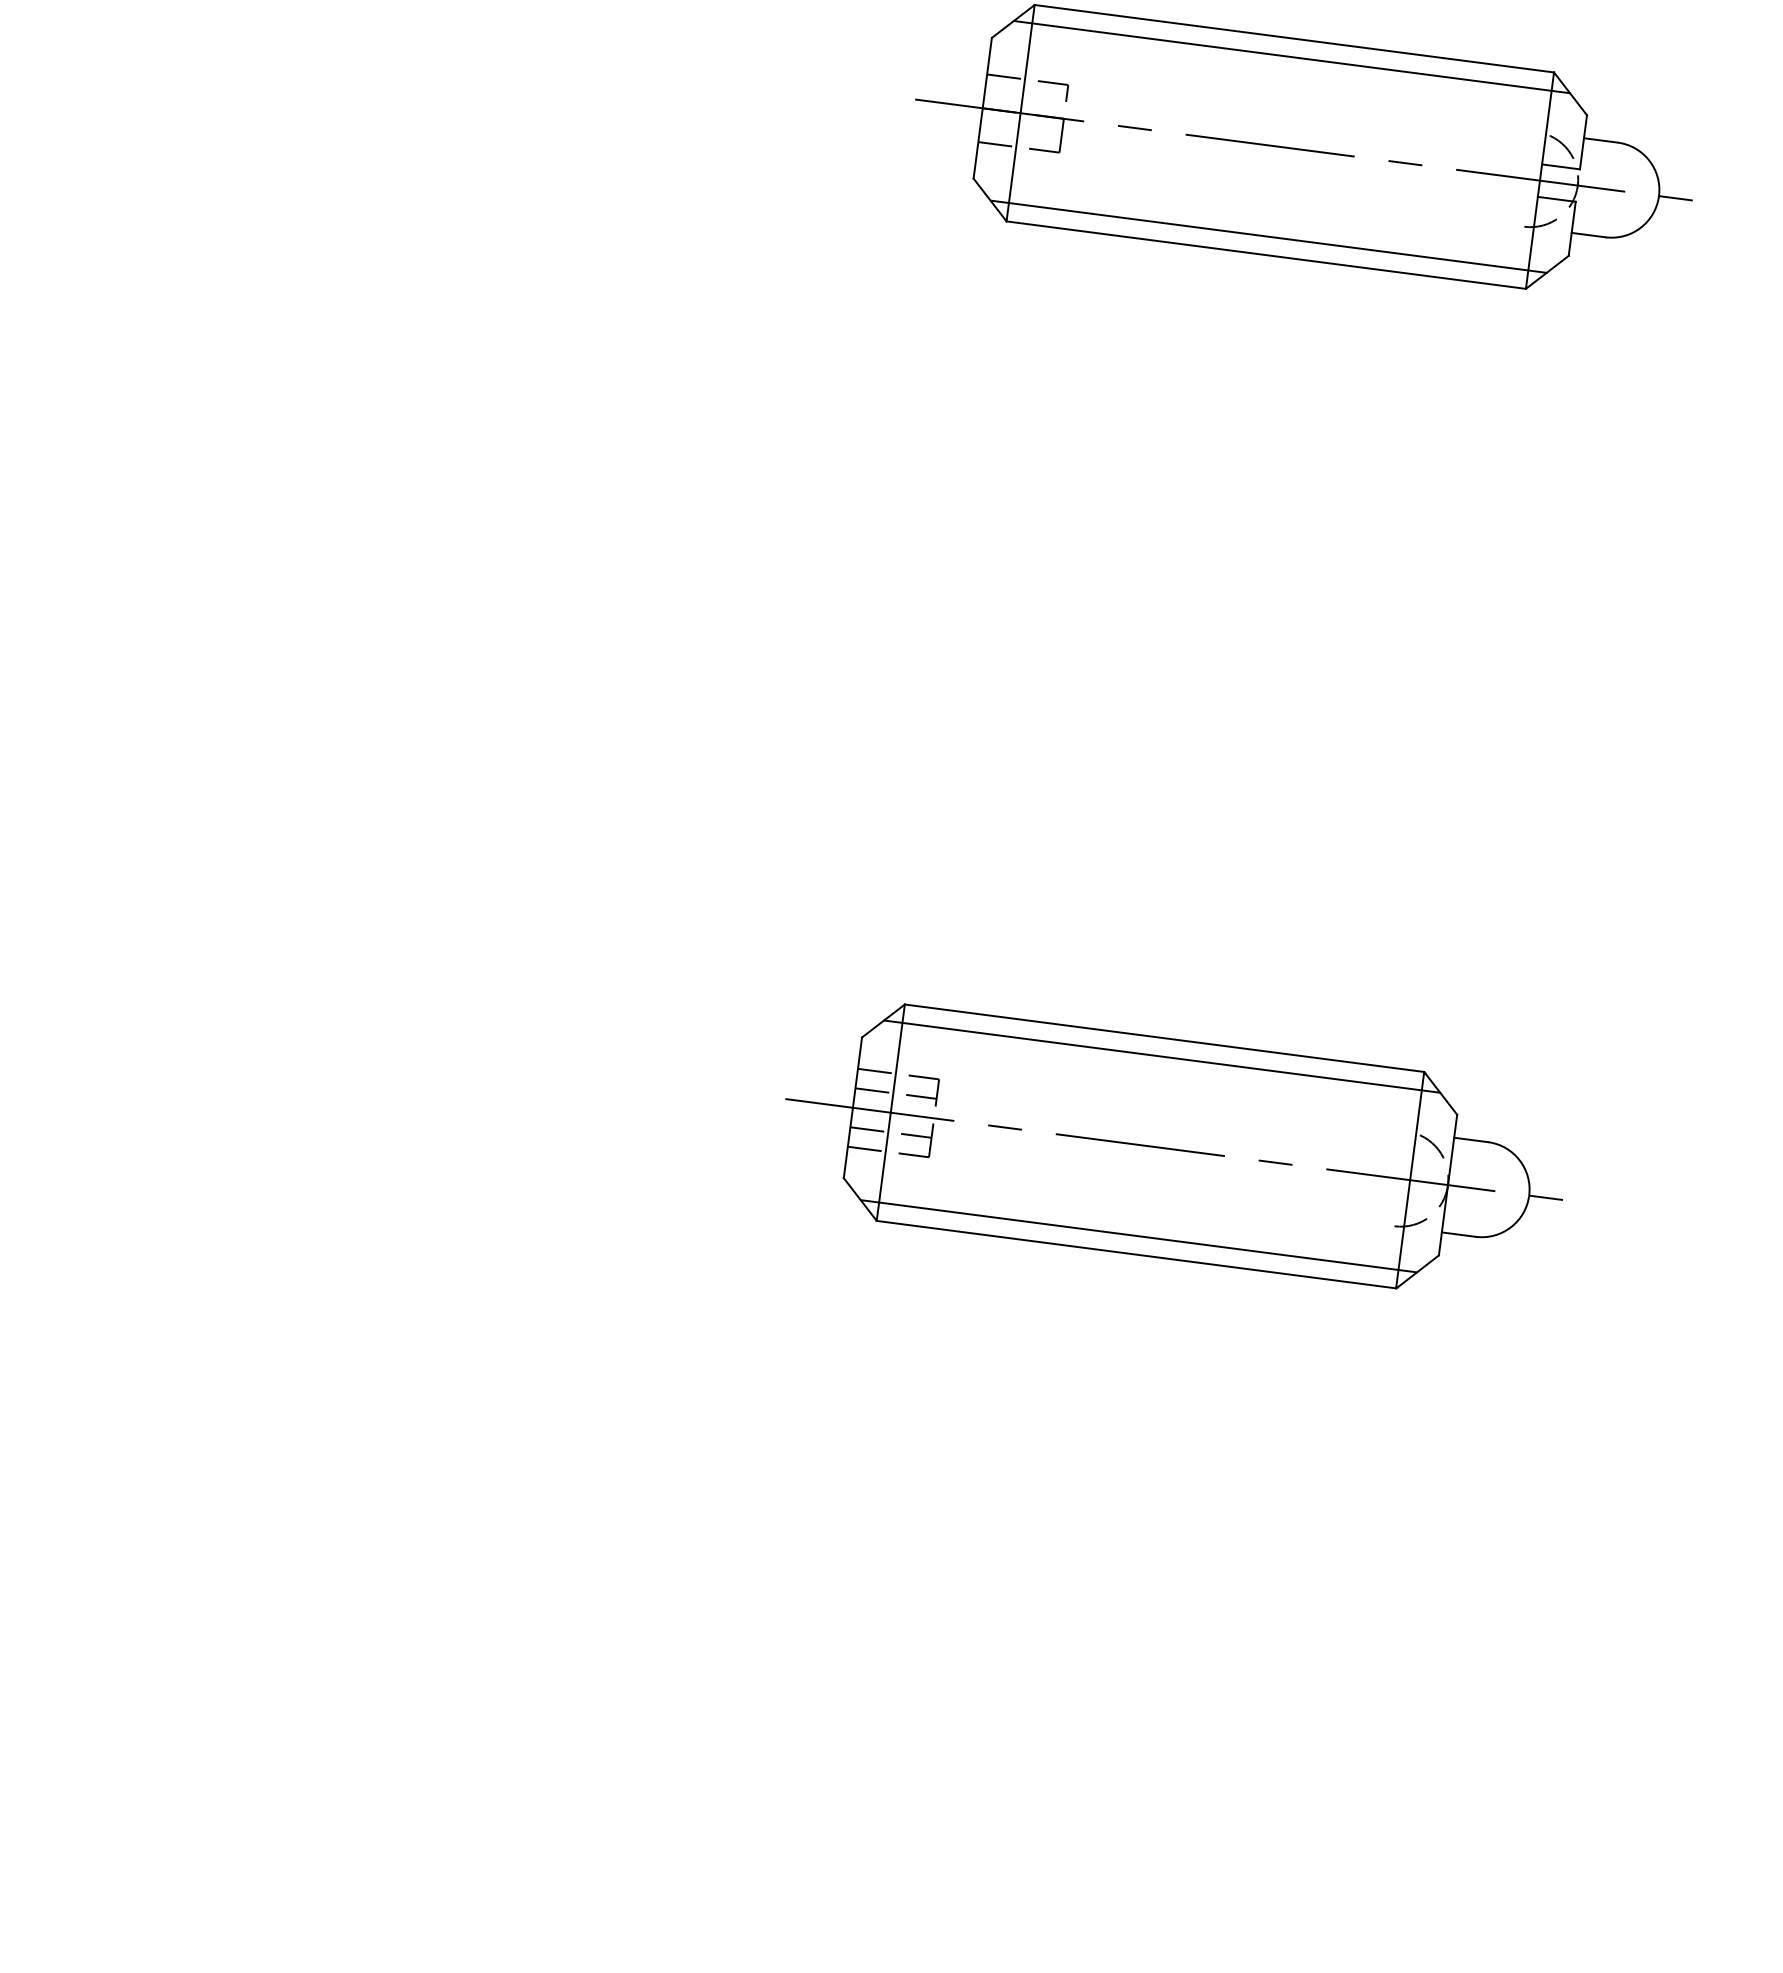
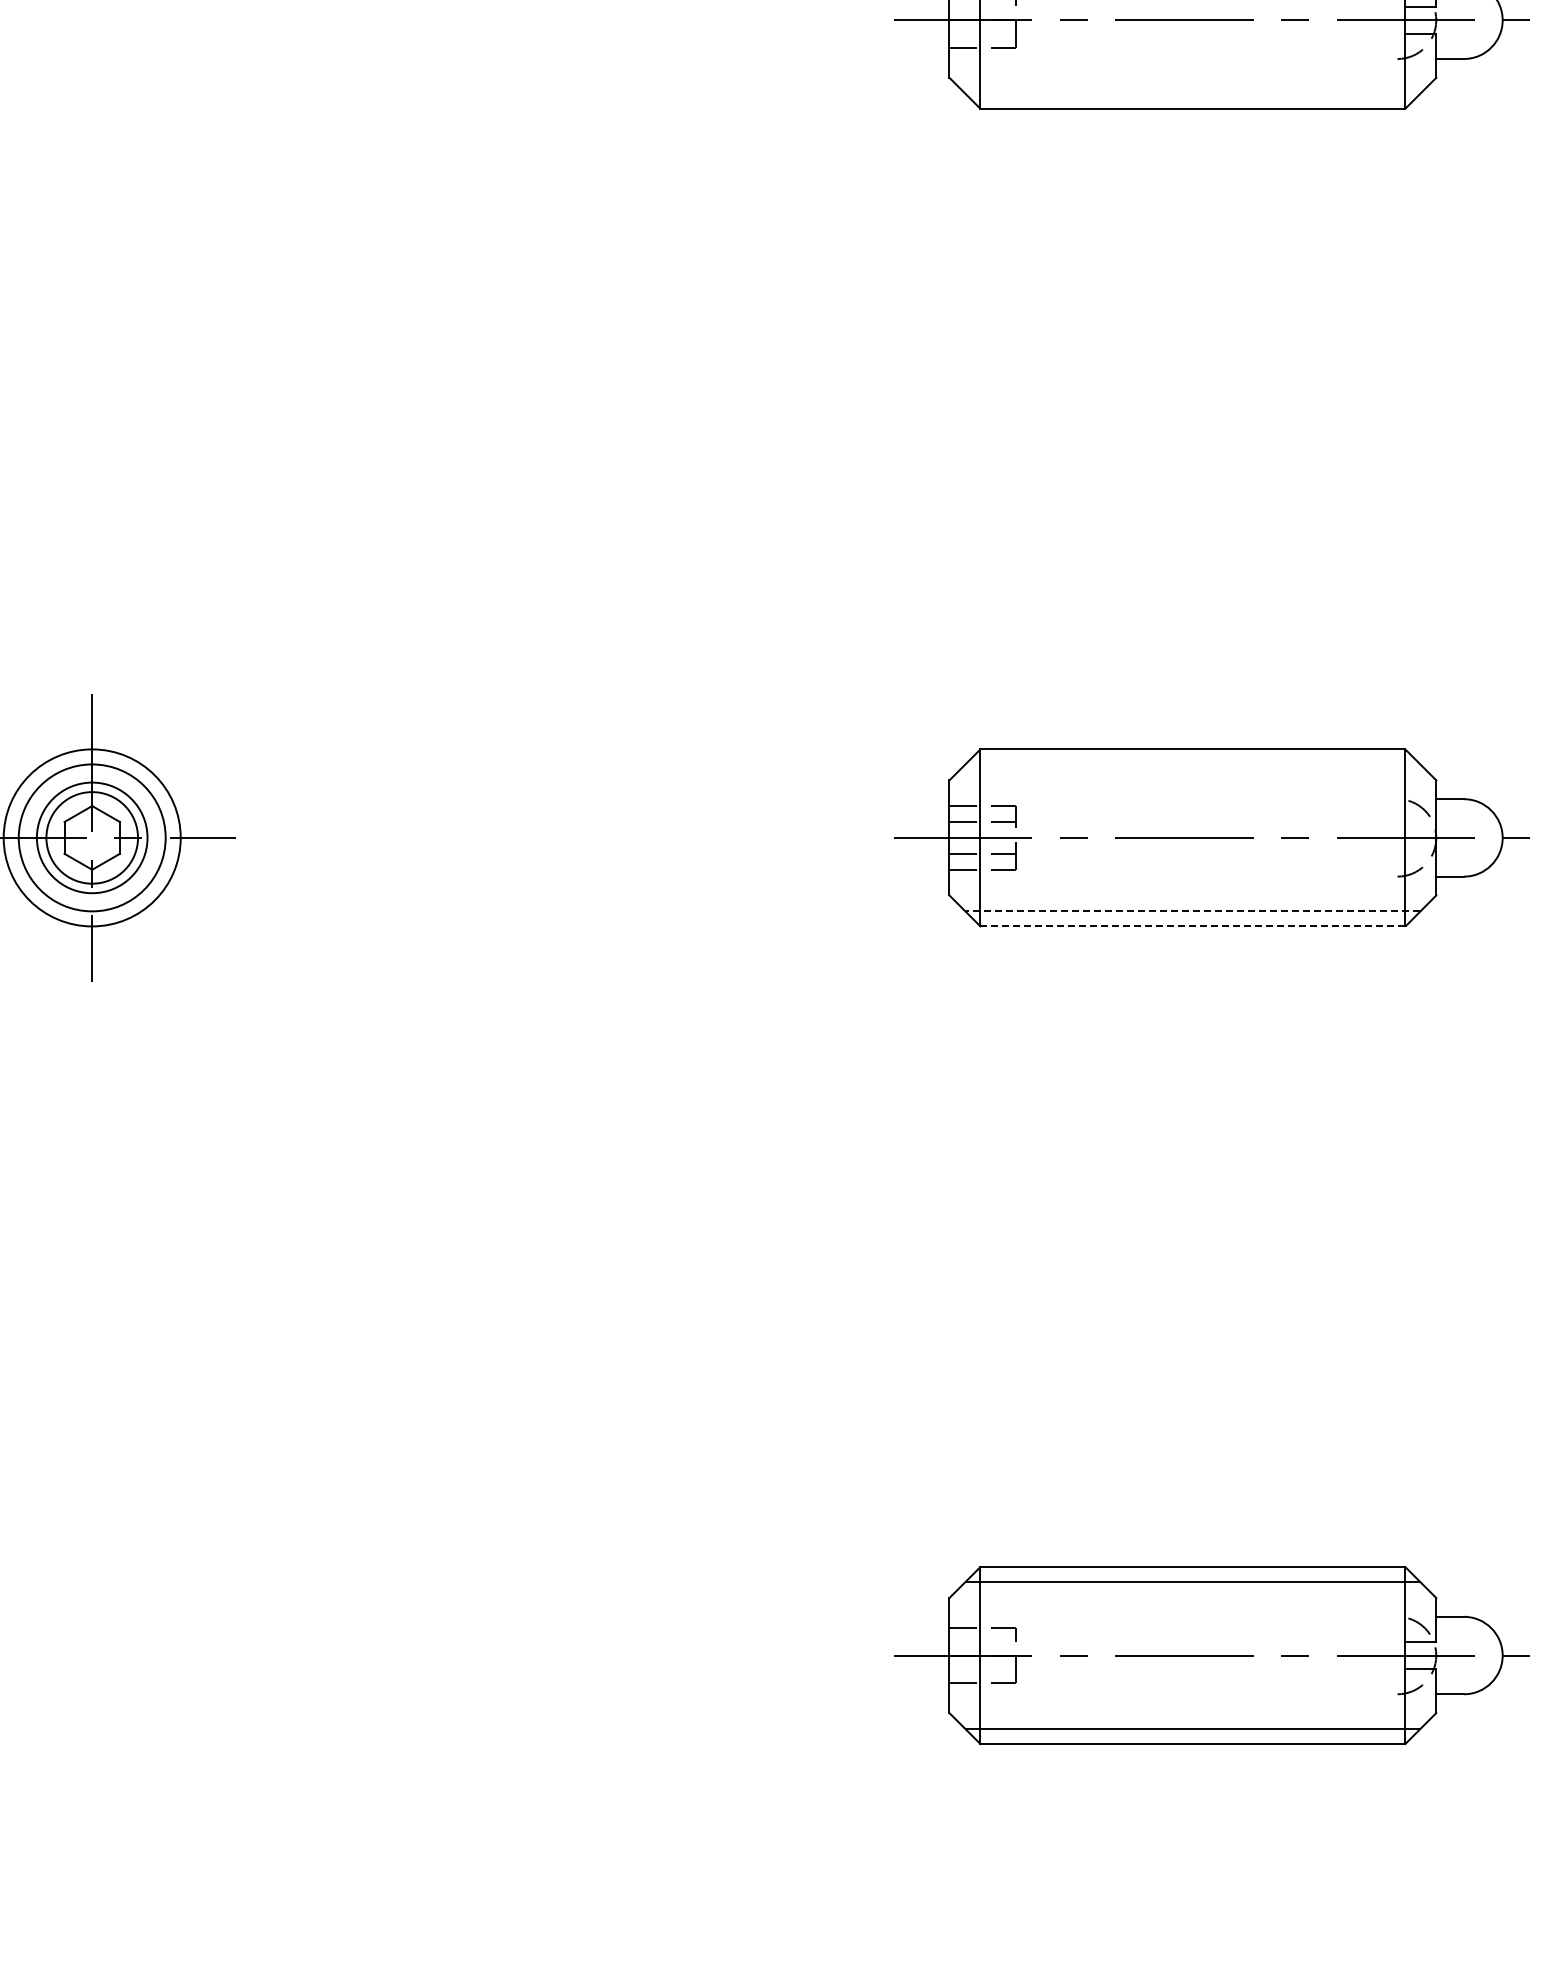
line: (1268, 236) -> (1192, 93), removed
line: (1161, 1056) -> (1192, 764), removed
line: (1138, 1236) -> (1192, 911), solid -> dashed
line: (1135, 1254) -> (1192, 926), solid -> dashed

